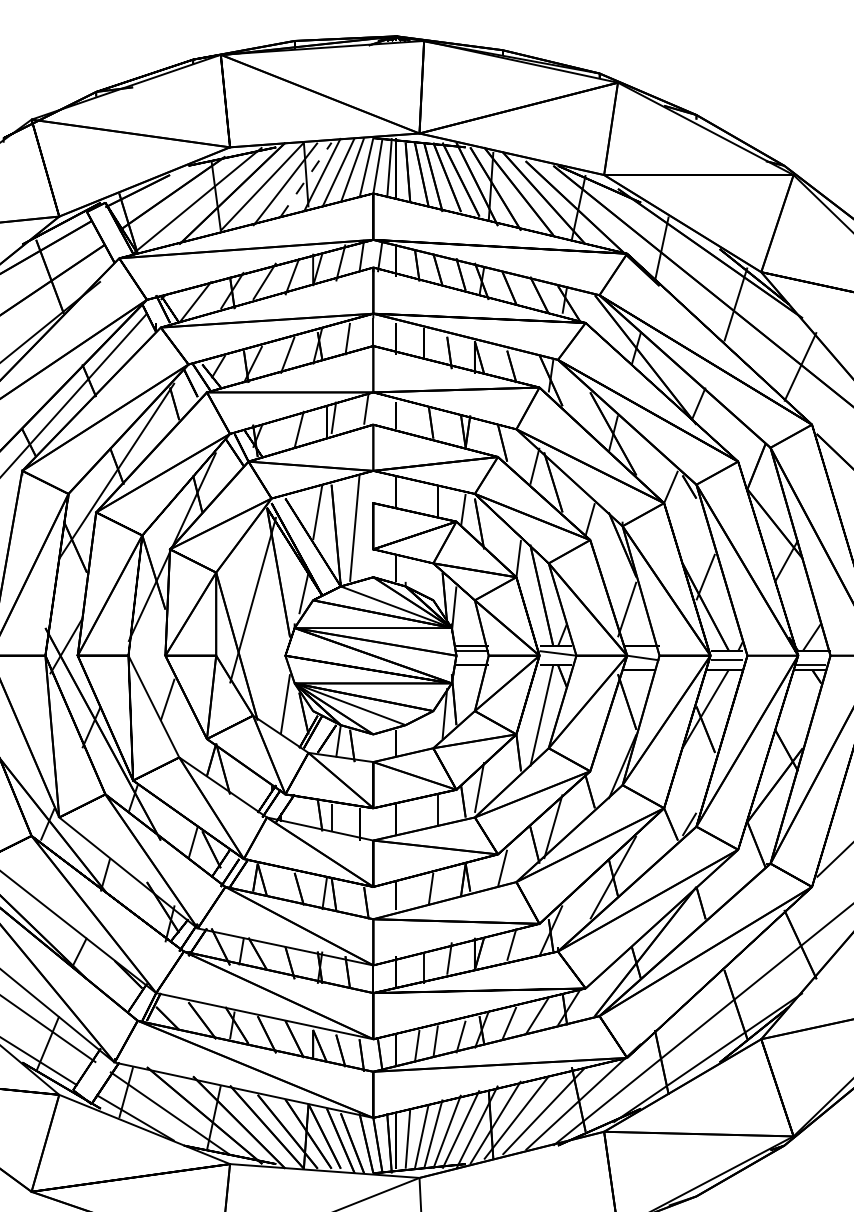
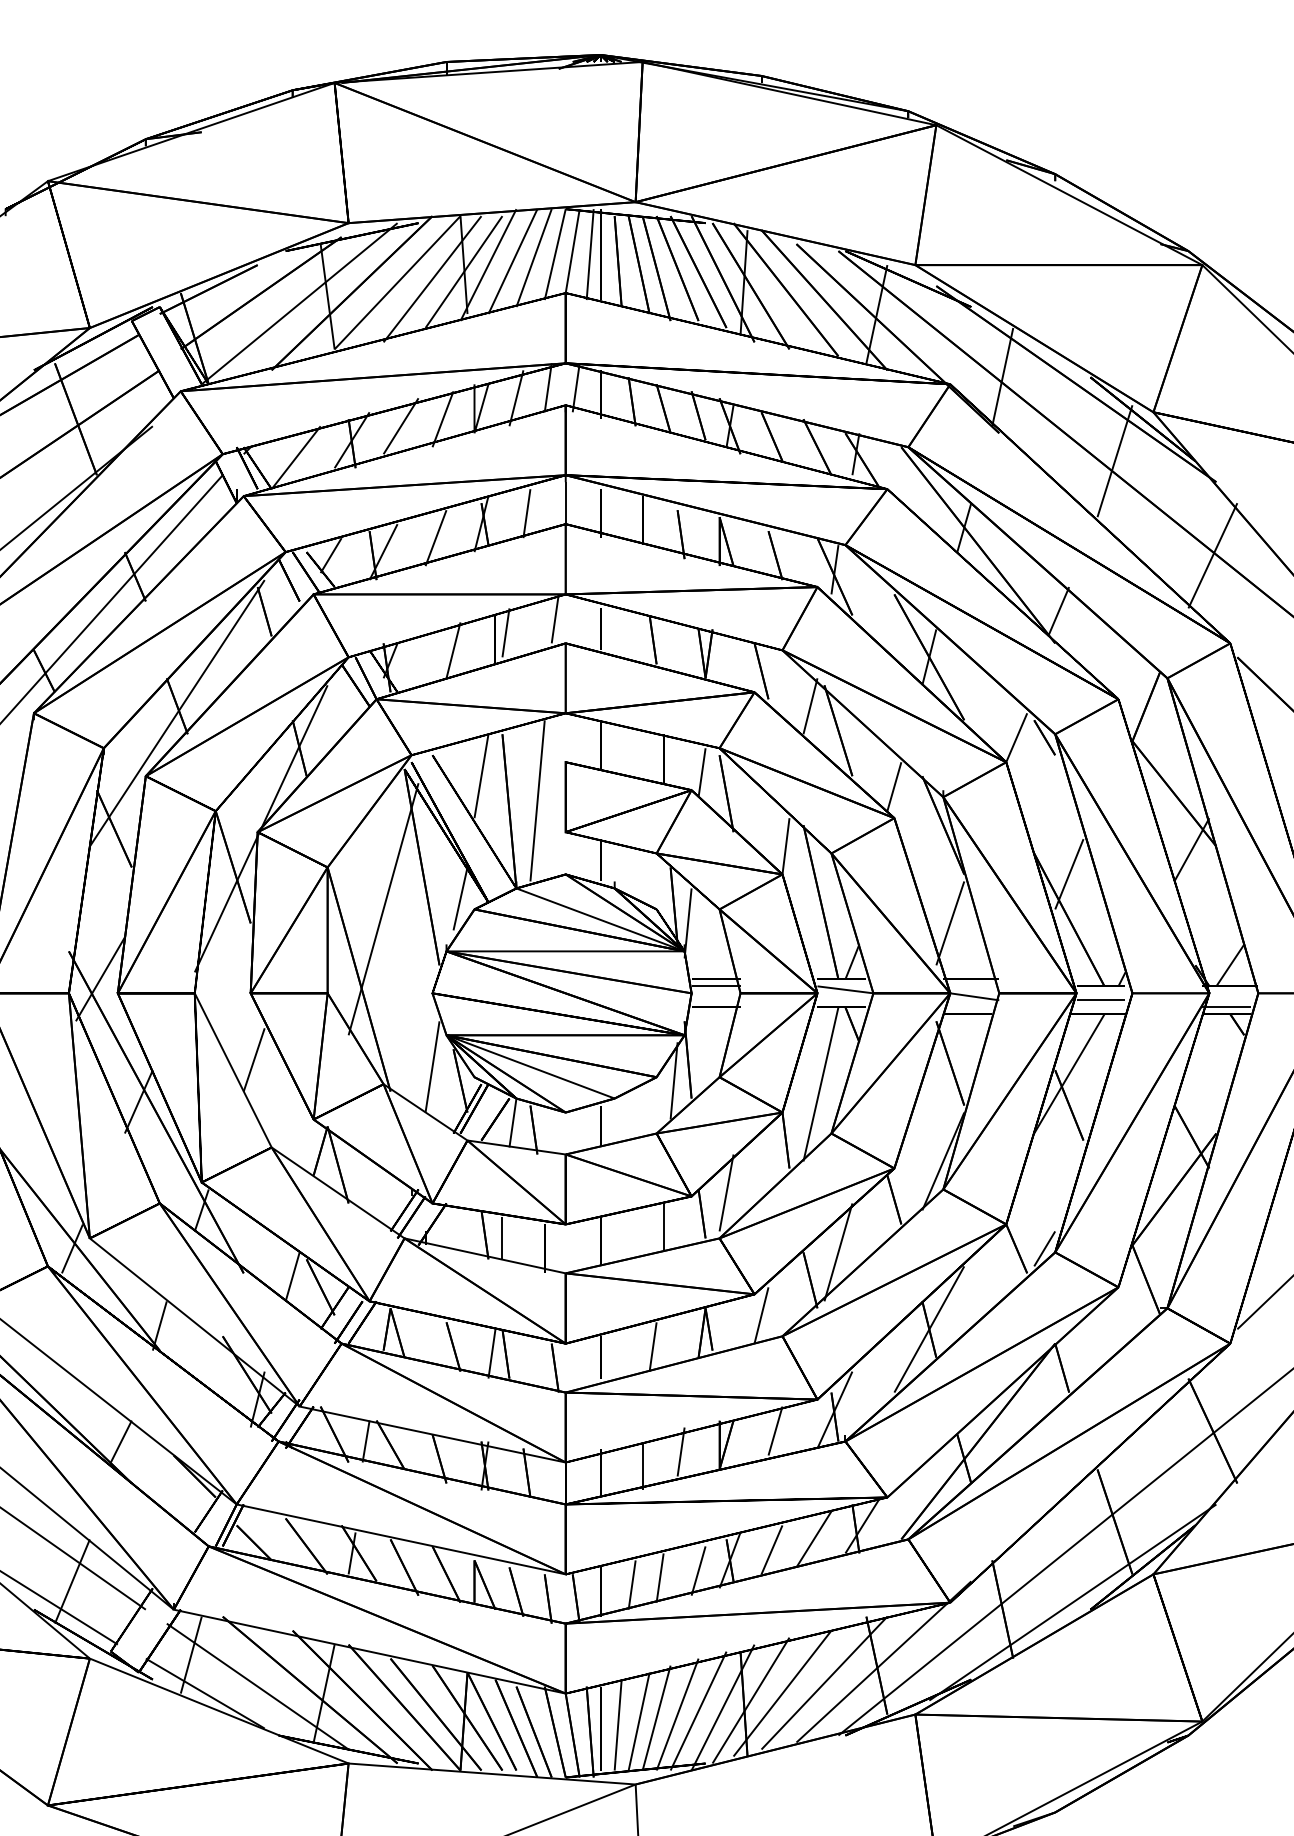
line: (306, 179) -> (464, 271), dashed -> solid

